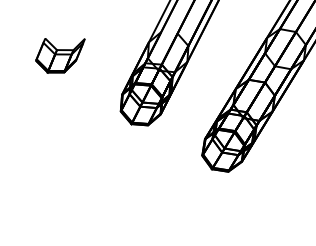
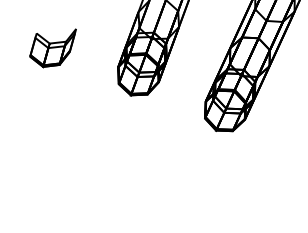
part: (60, 55) -> (53, 48), moved

